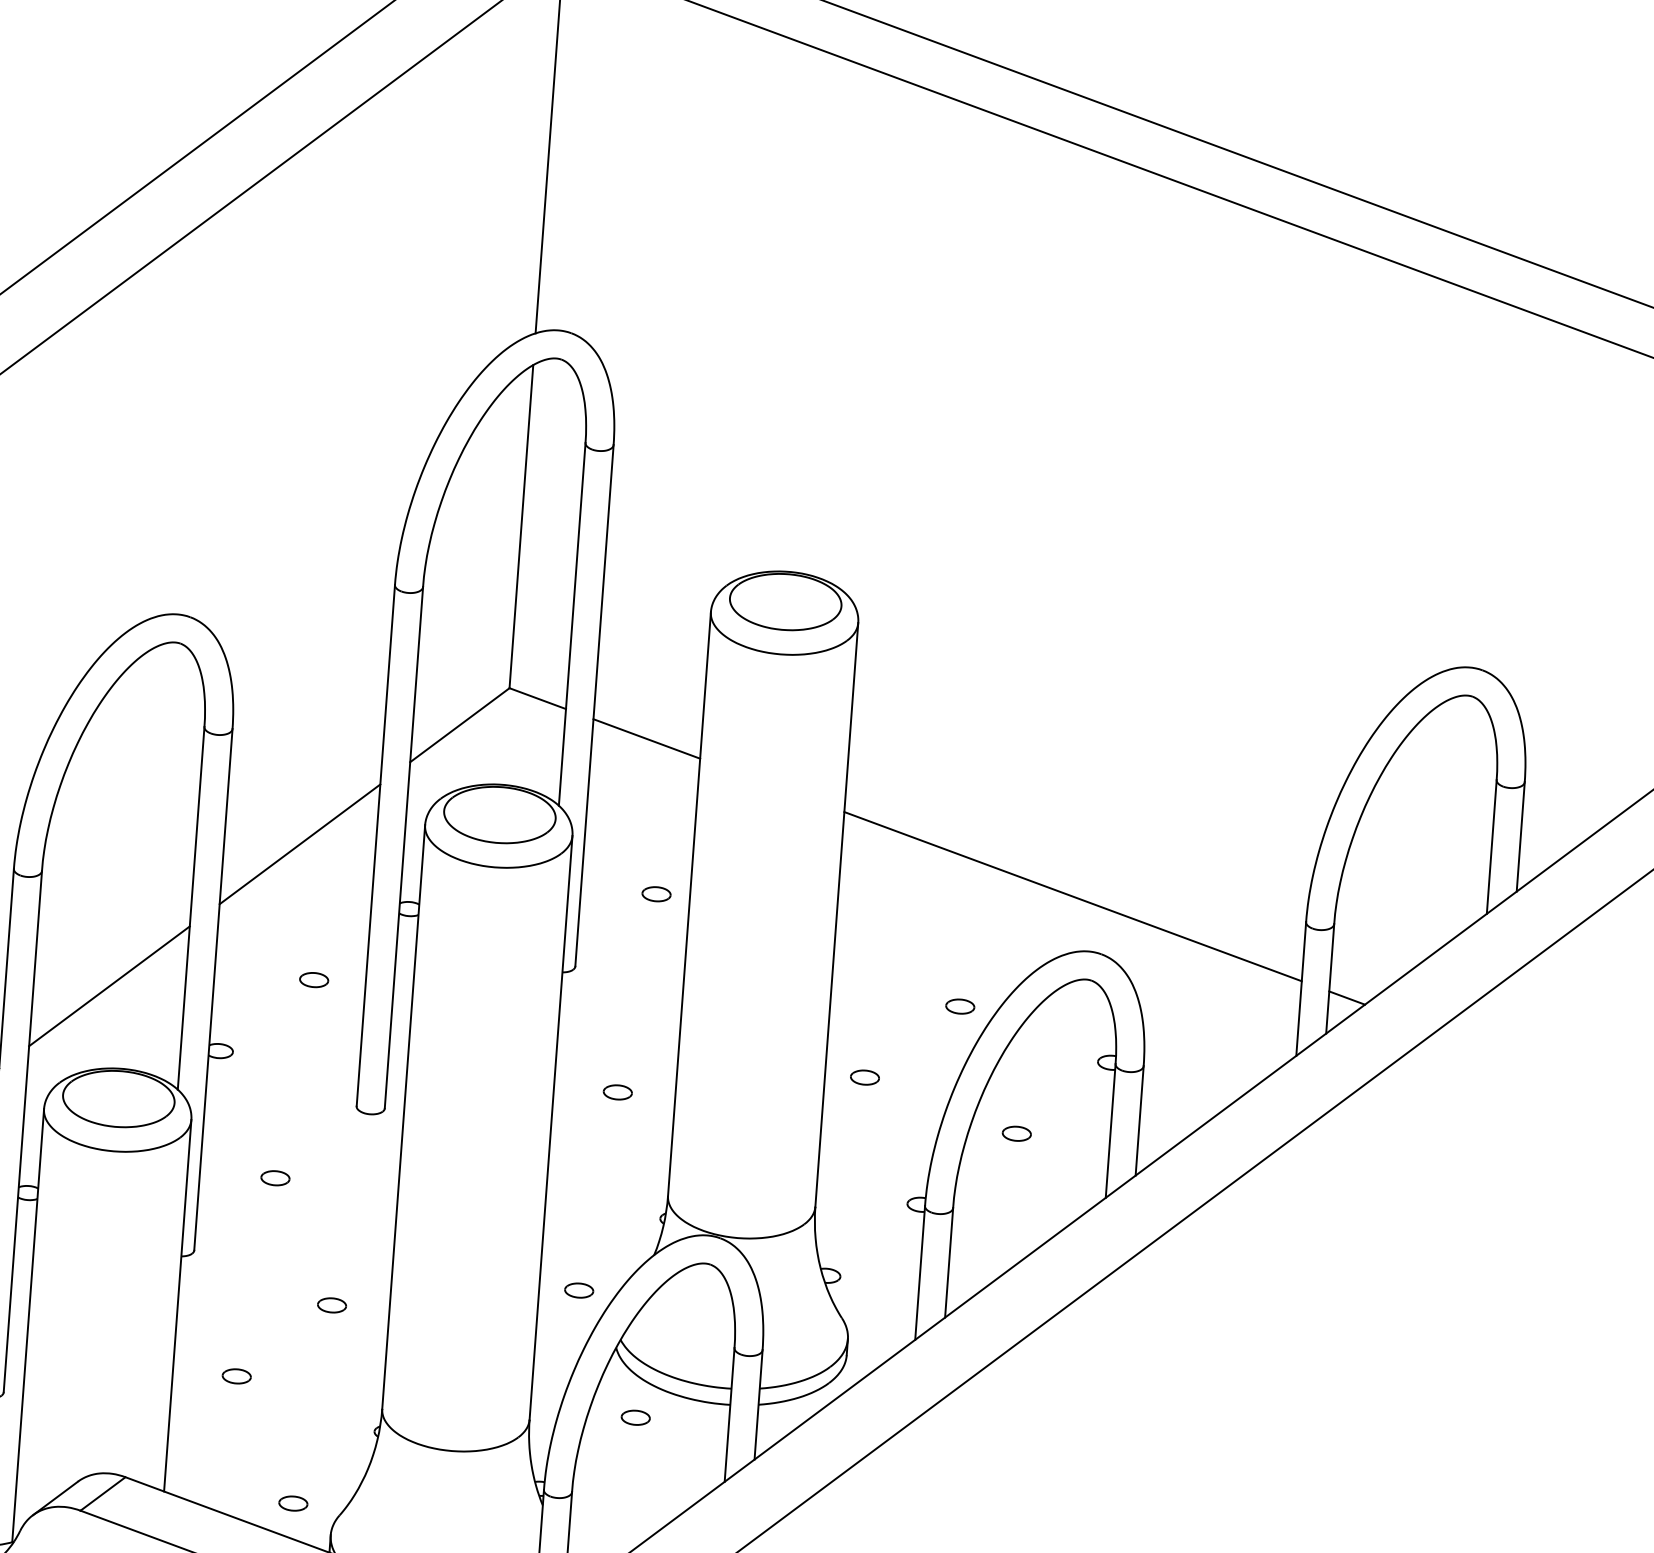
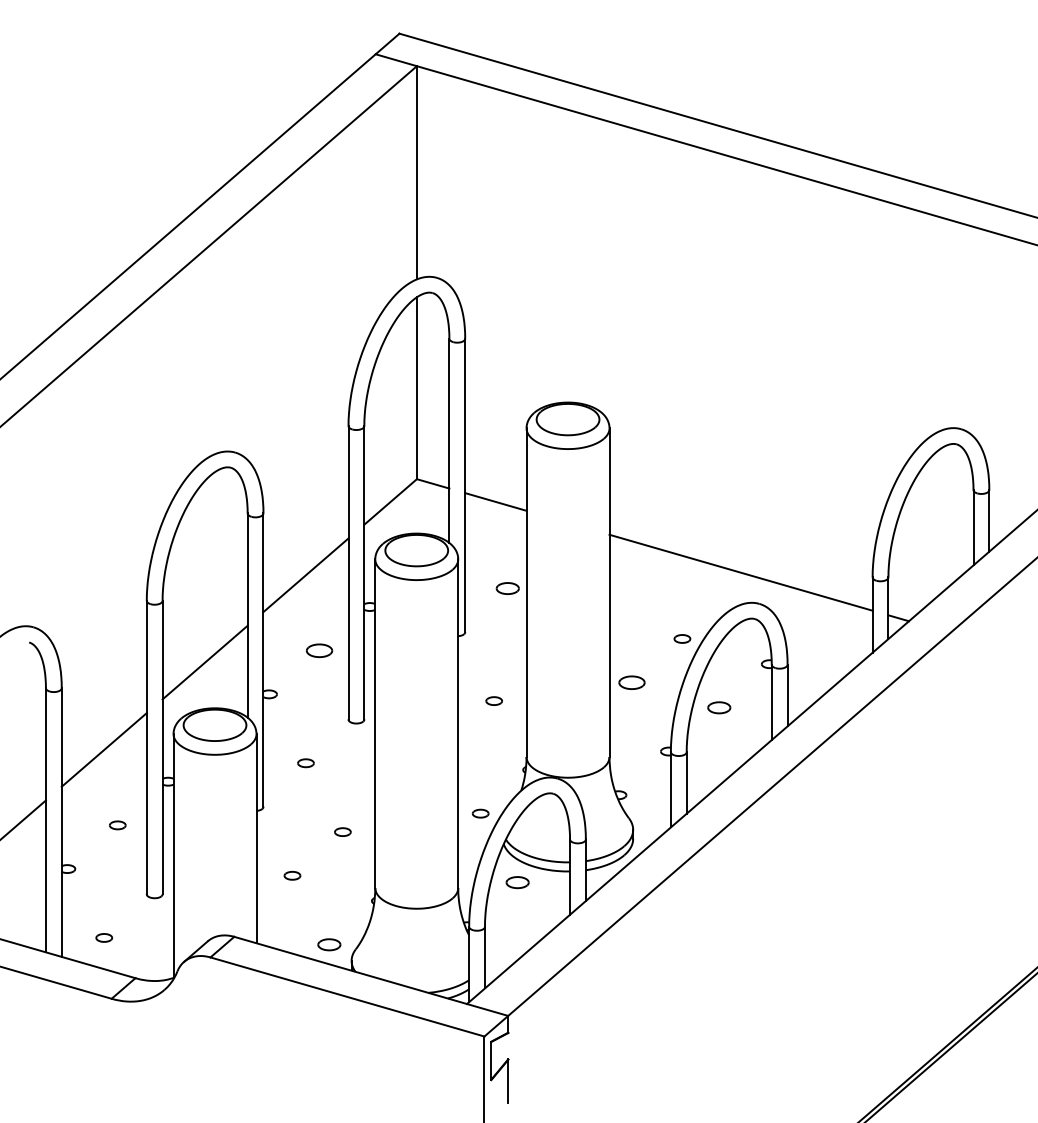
part: (656, 894) -> (507, 588), size x1.4
part: (314, 979) -> (319, 650), size x1.6
part: (864, 1077) -> (631, 682), size x1.6
part: (1017, 1133) -> (719, 707), size x1.4
part: (635, 1417) -> (517, 882), size x1.4
part: (293, 1503) -> (329, 944), size x1.4

